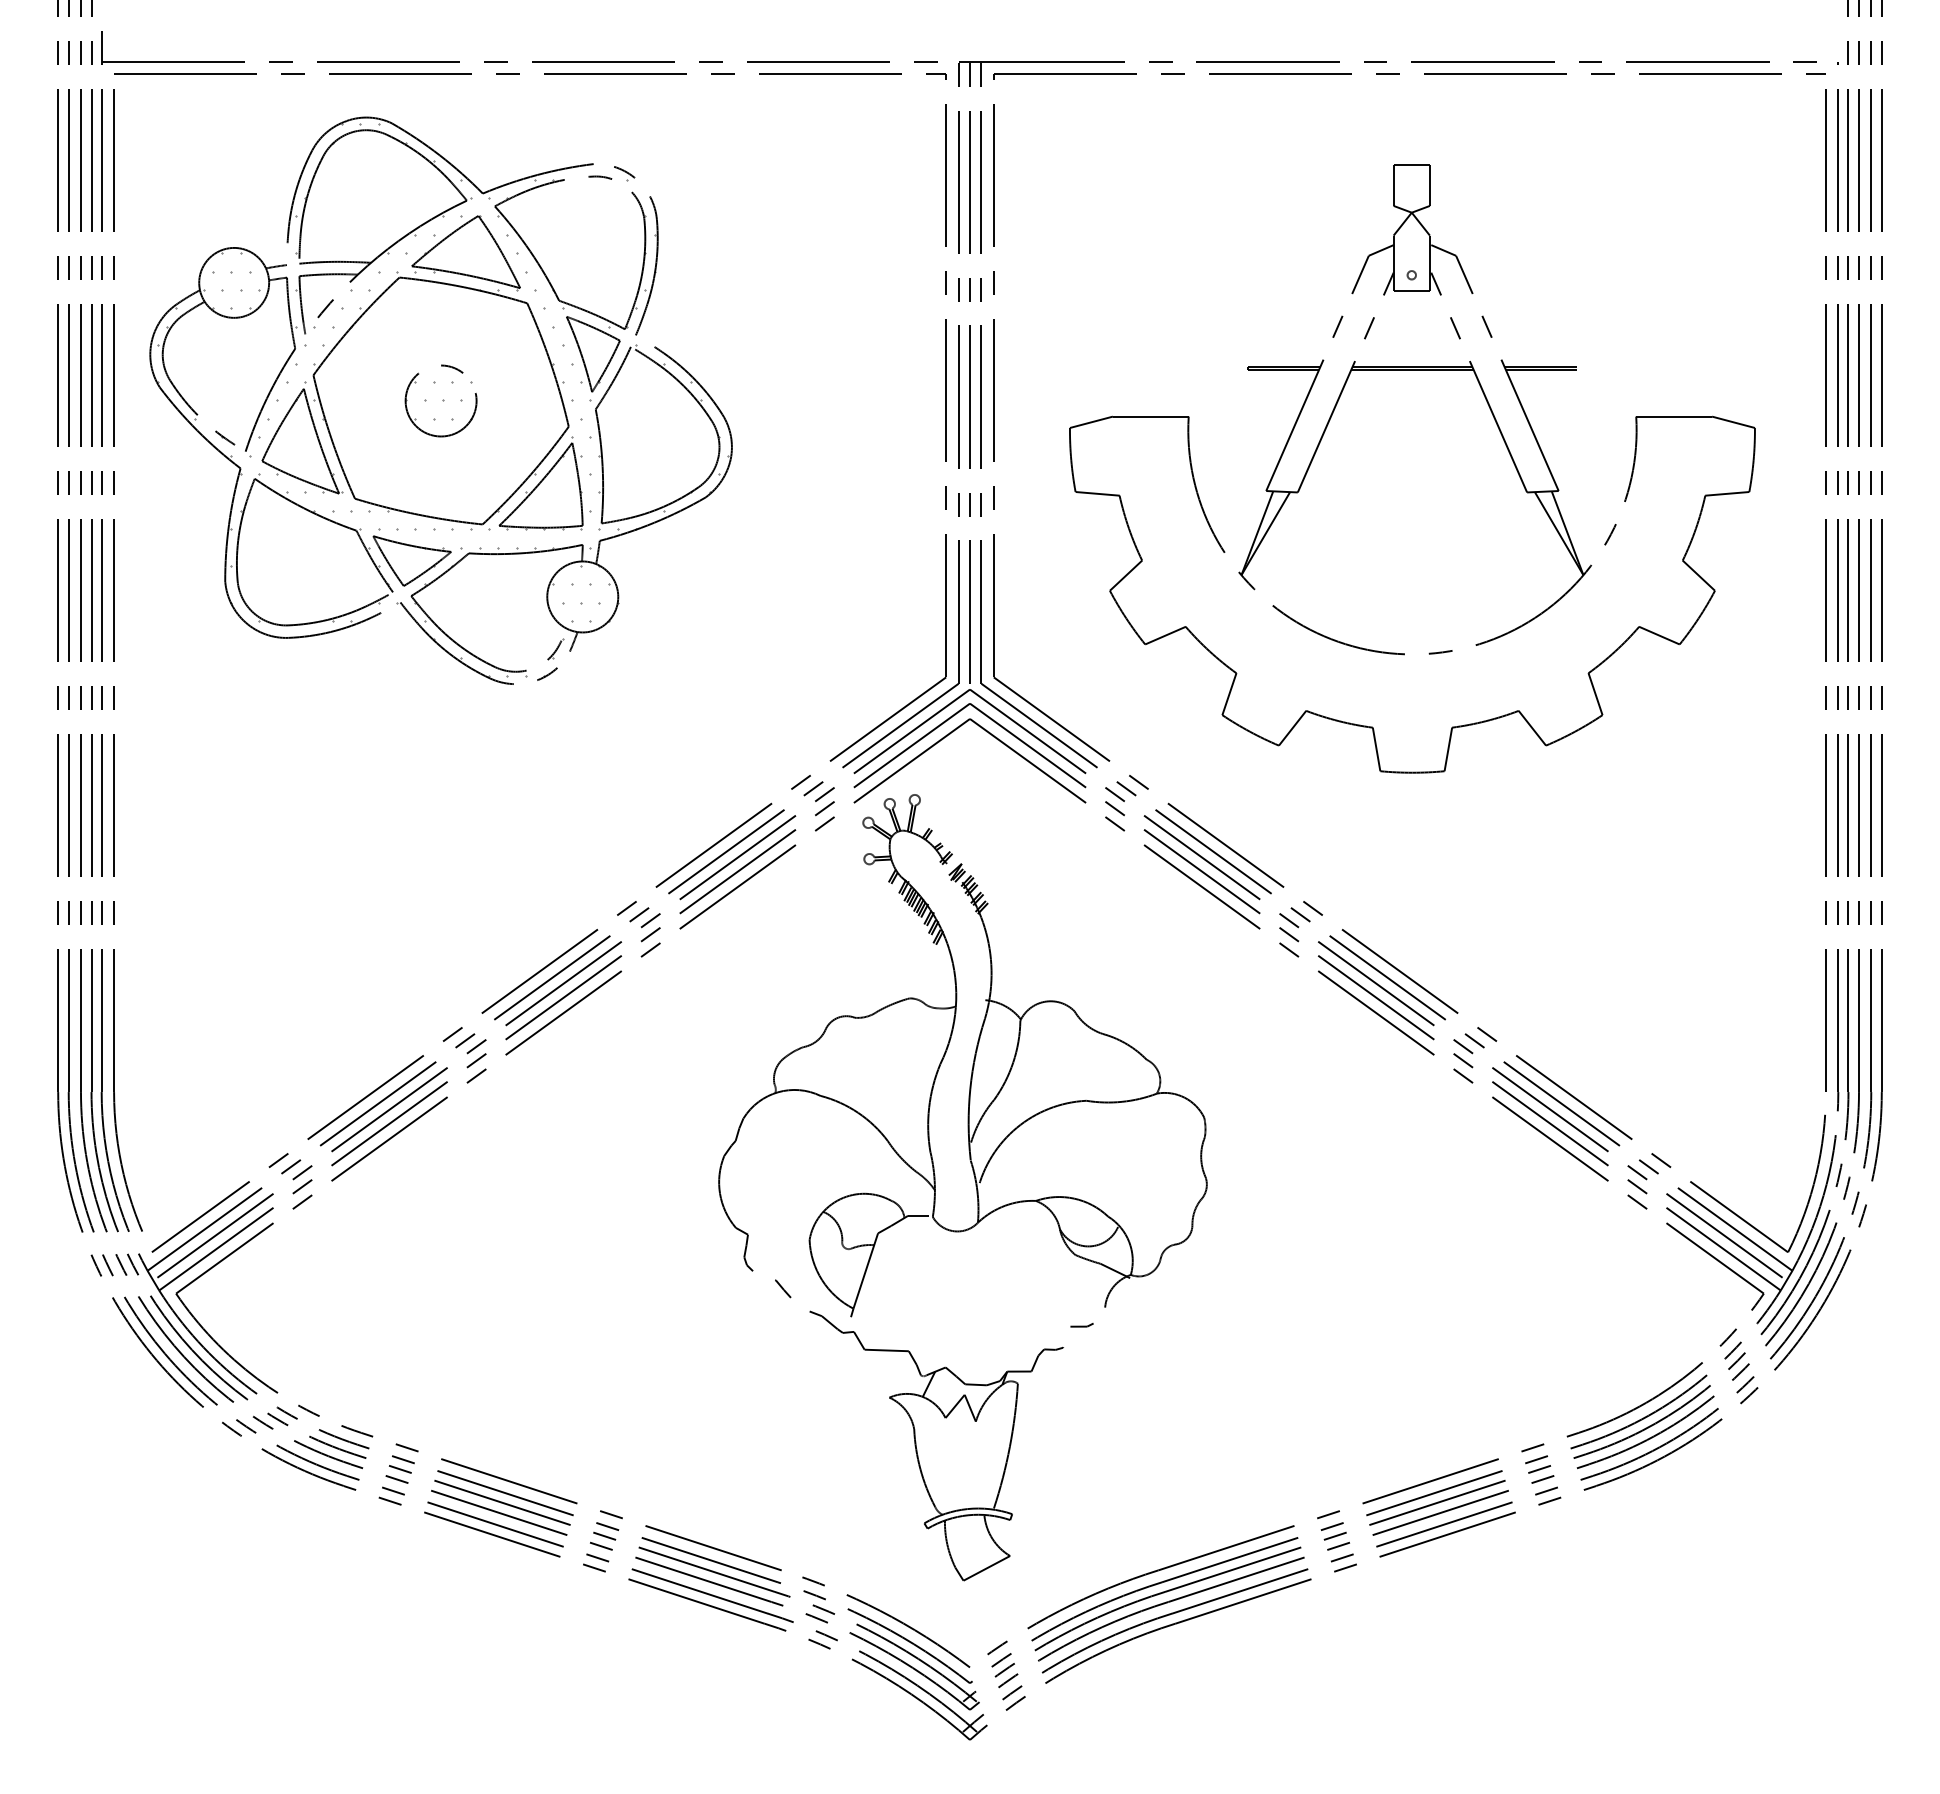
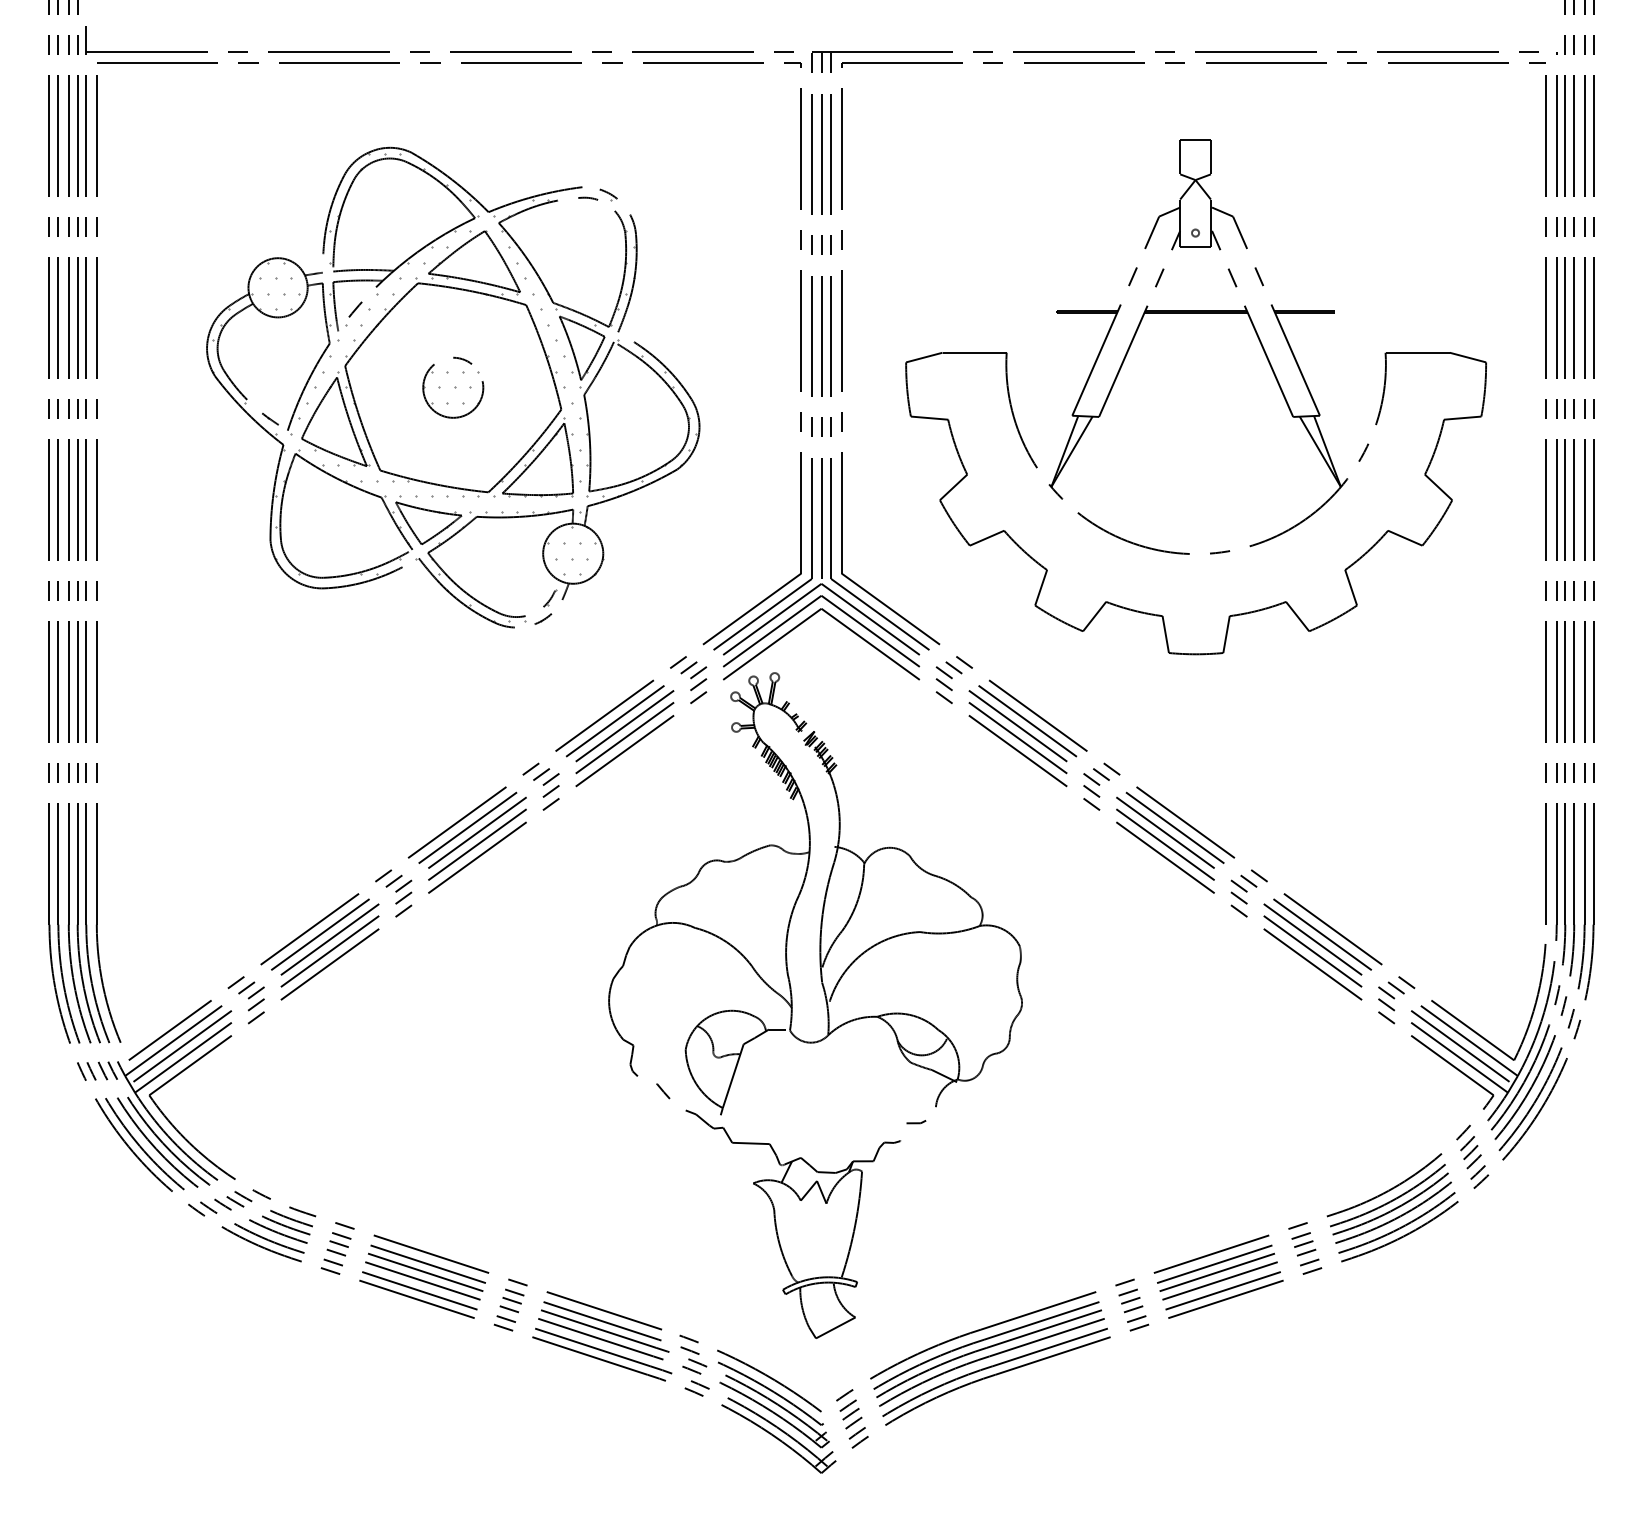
part: (440, 400) -> (452, 387), moved

